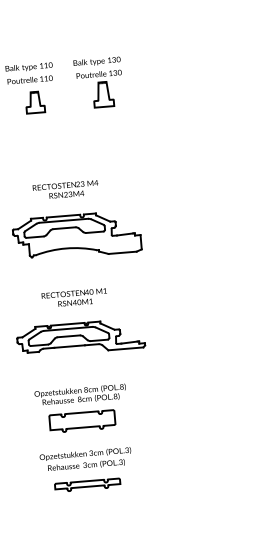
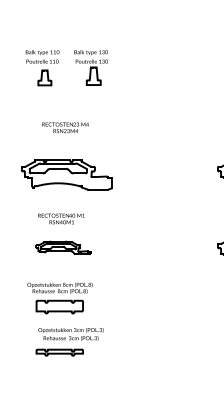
text: (65, 189) -> (65, 127), moved
part: (80, 337) -> (63, 247), size x0.6
text: (85, 459) -> (70, 334), moved

